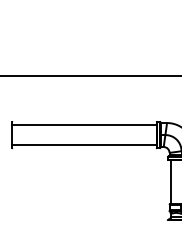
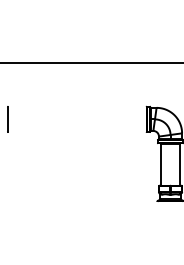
line: (83, 124) -> (76, 109), removed
line: (83, 145) -> (76, 129), removed

